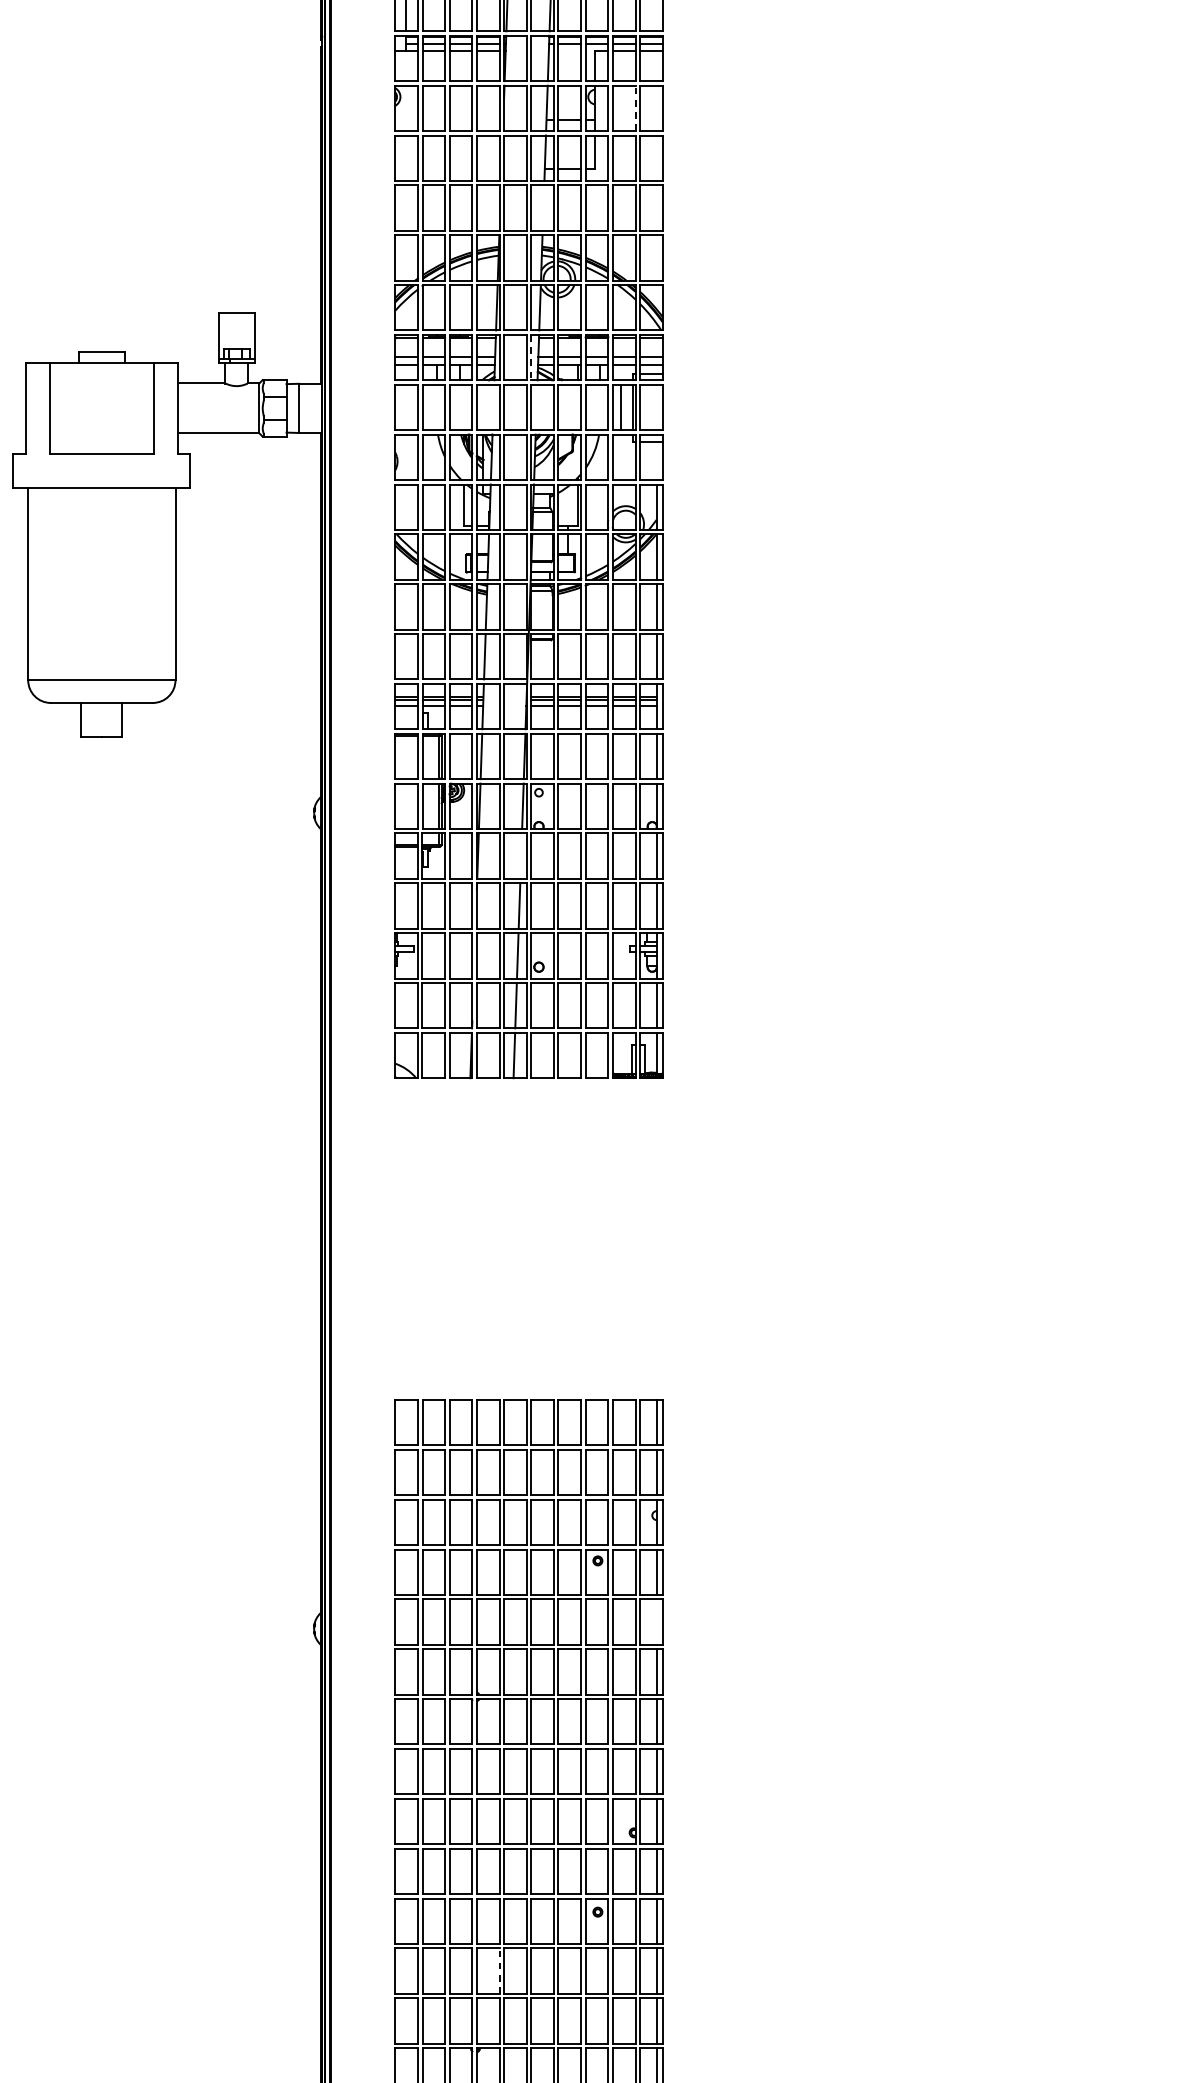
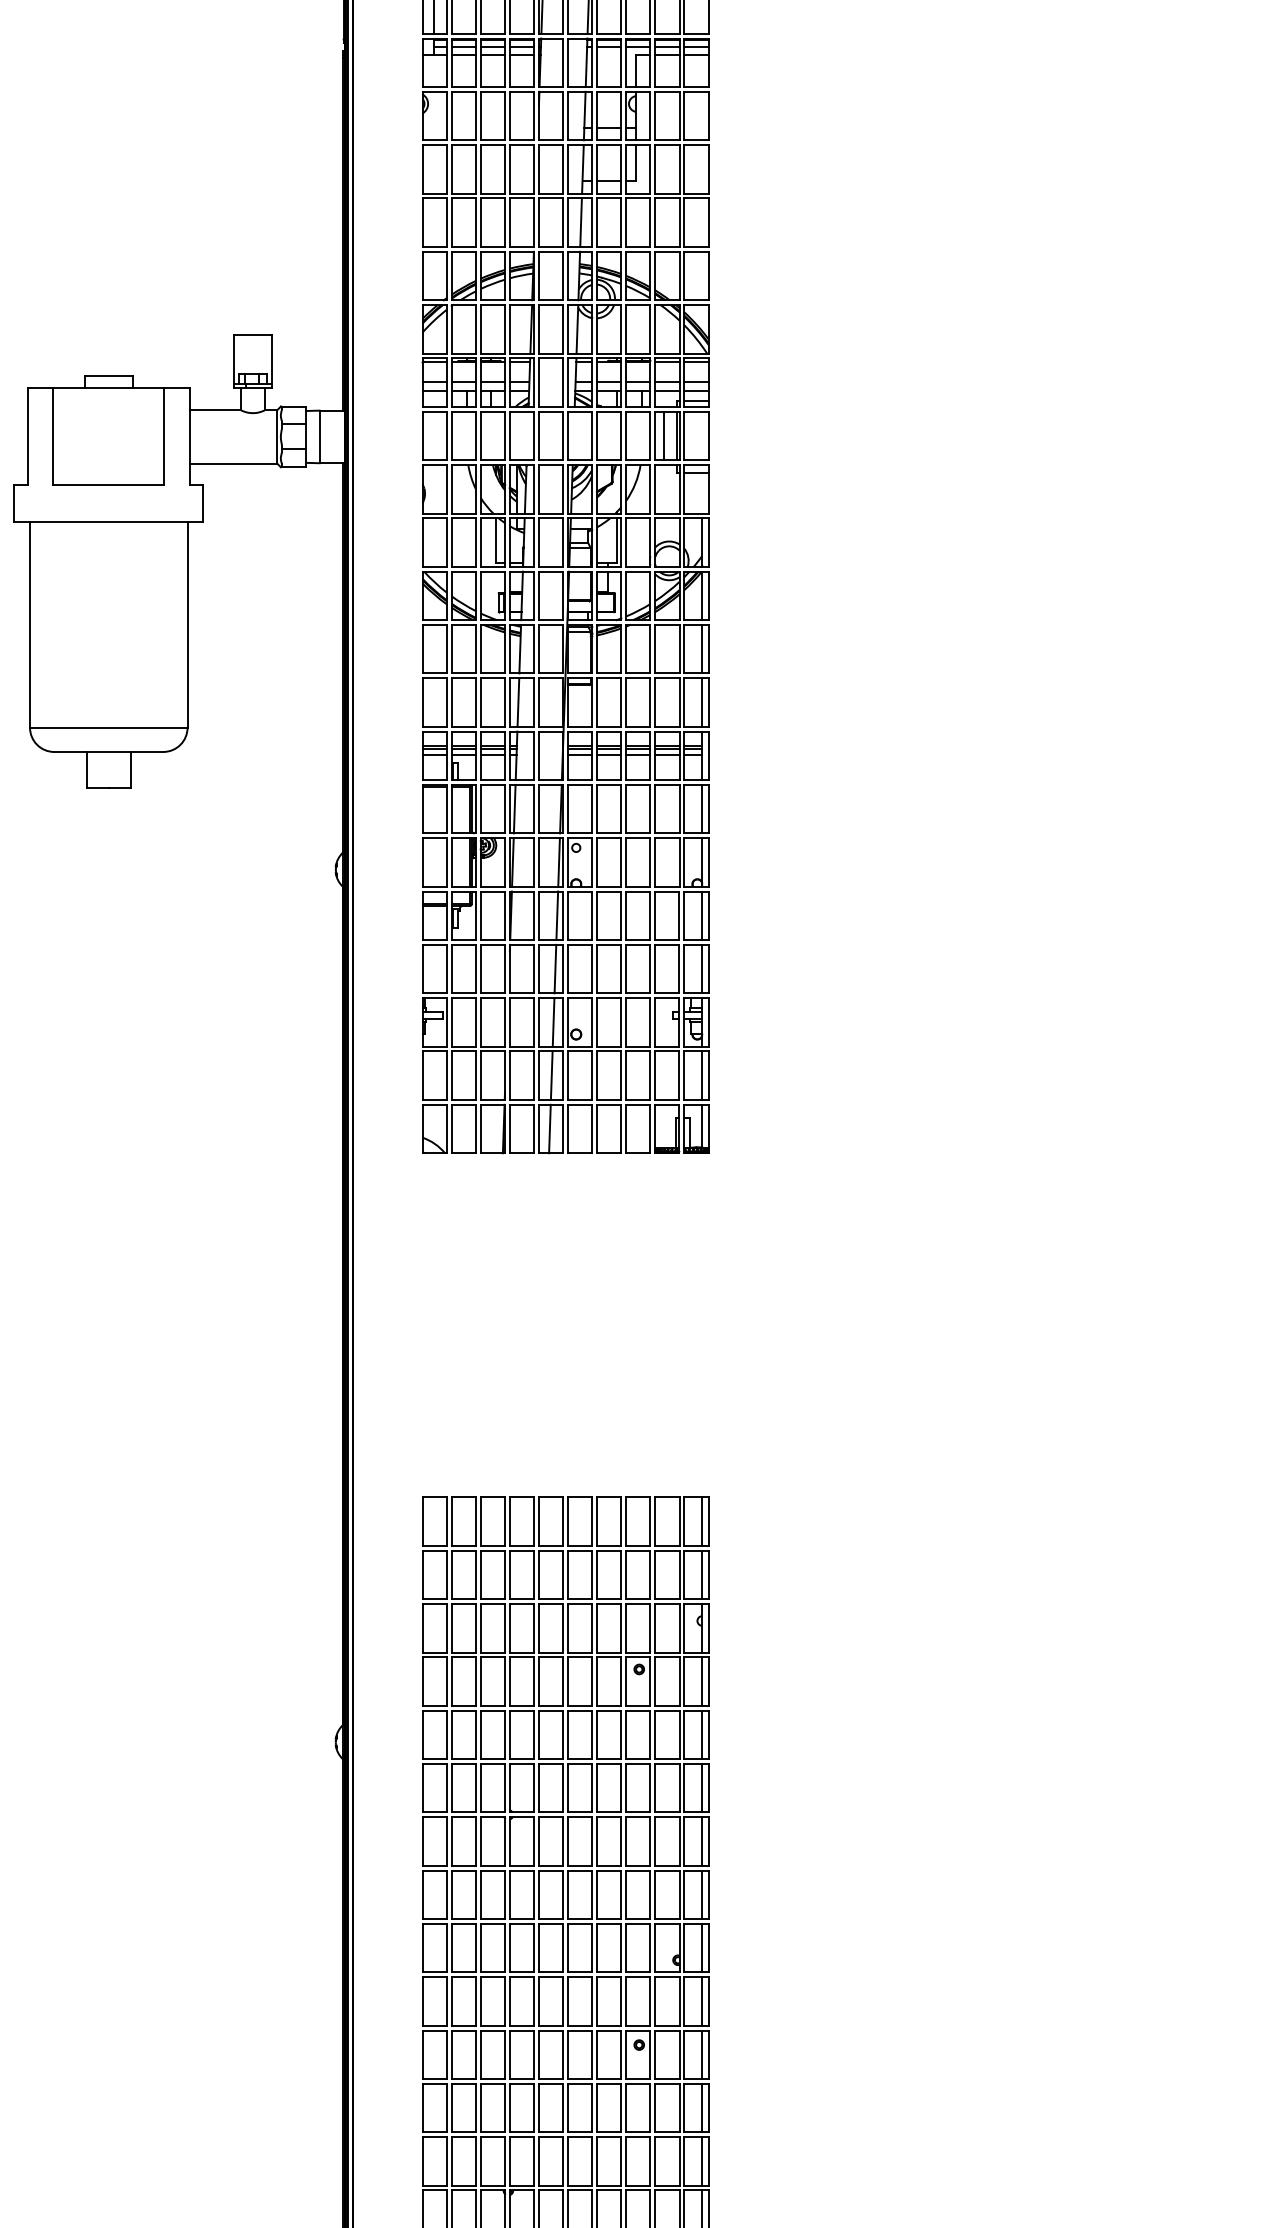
line: (635, 107) -> (679, 115), dashed -> solid
line: (542, 207) -> (580, 222), added
line: (531, 358) -> (568, 383), dashed -> solid
line: (521, 855) -> (557, 915), added
line: (657, 1621) -> (702, 1734), added
line: (499, 1970) -> (534, 2107), dashed -> solid

